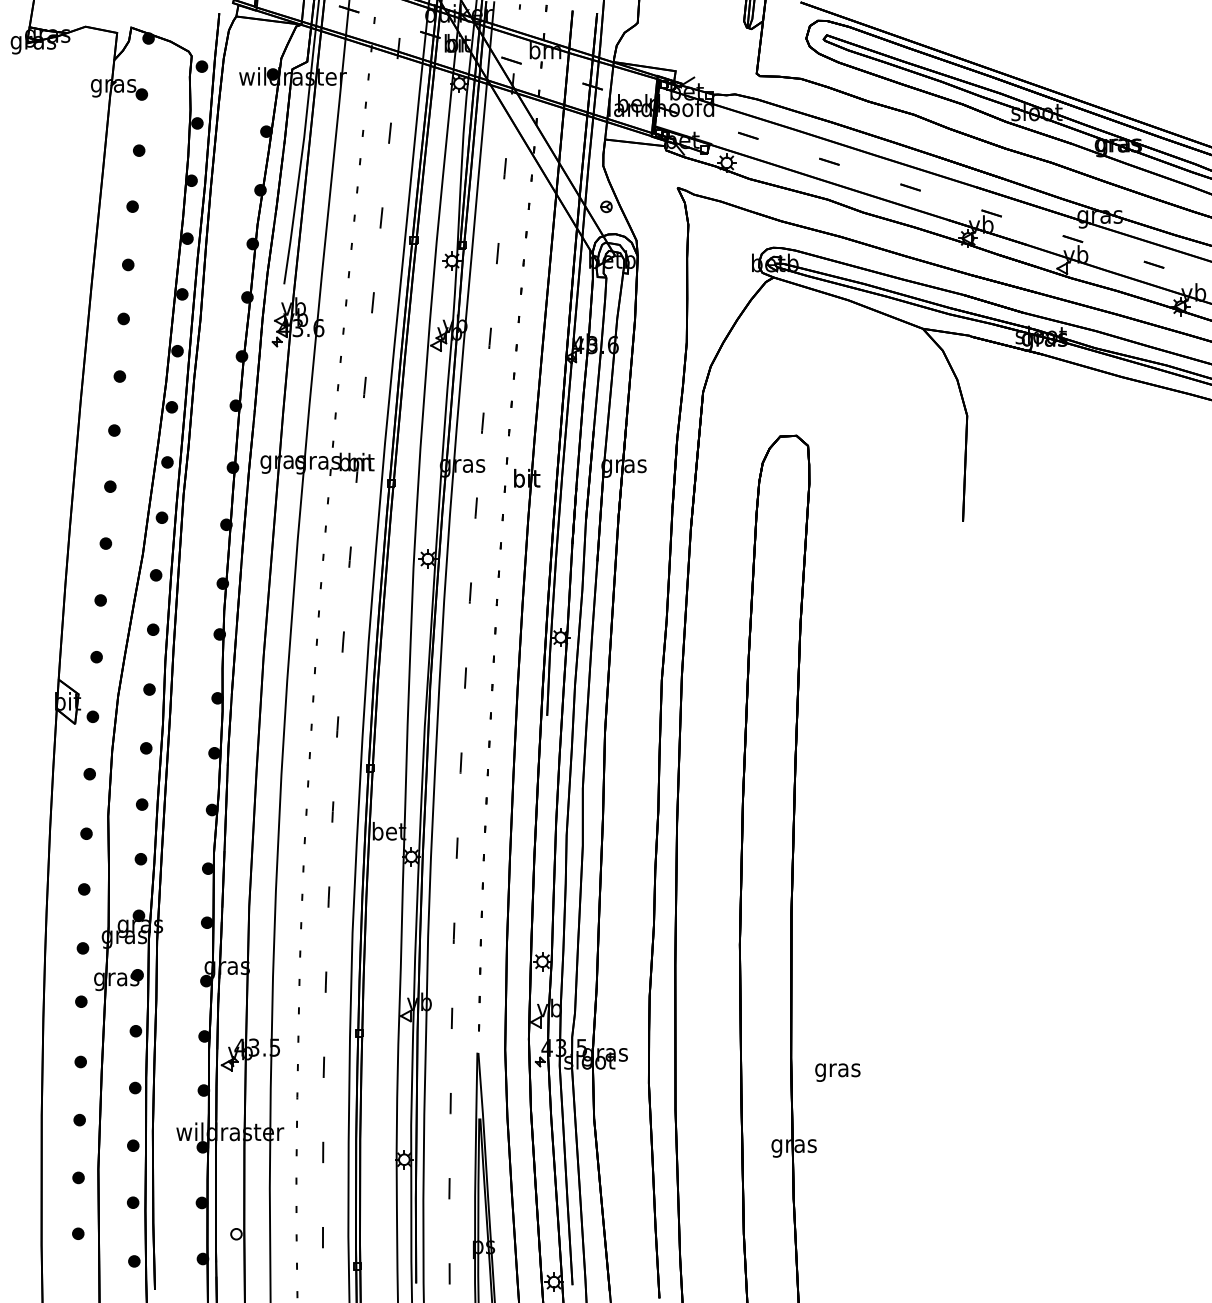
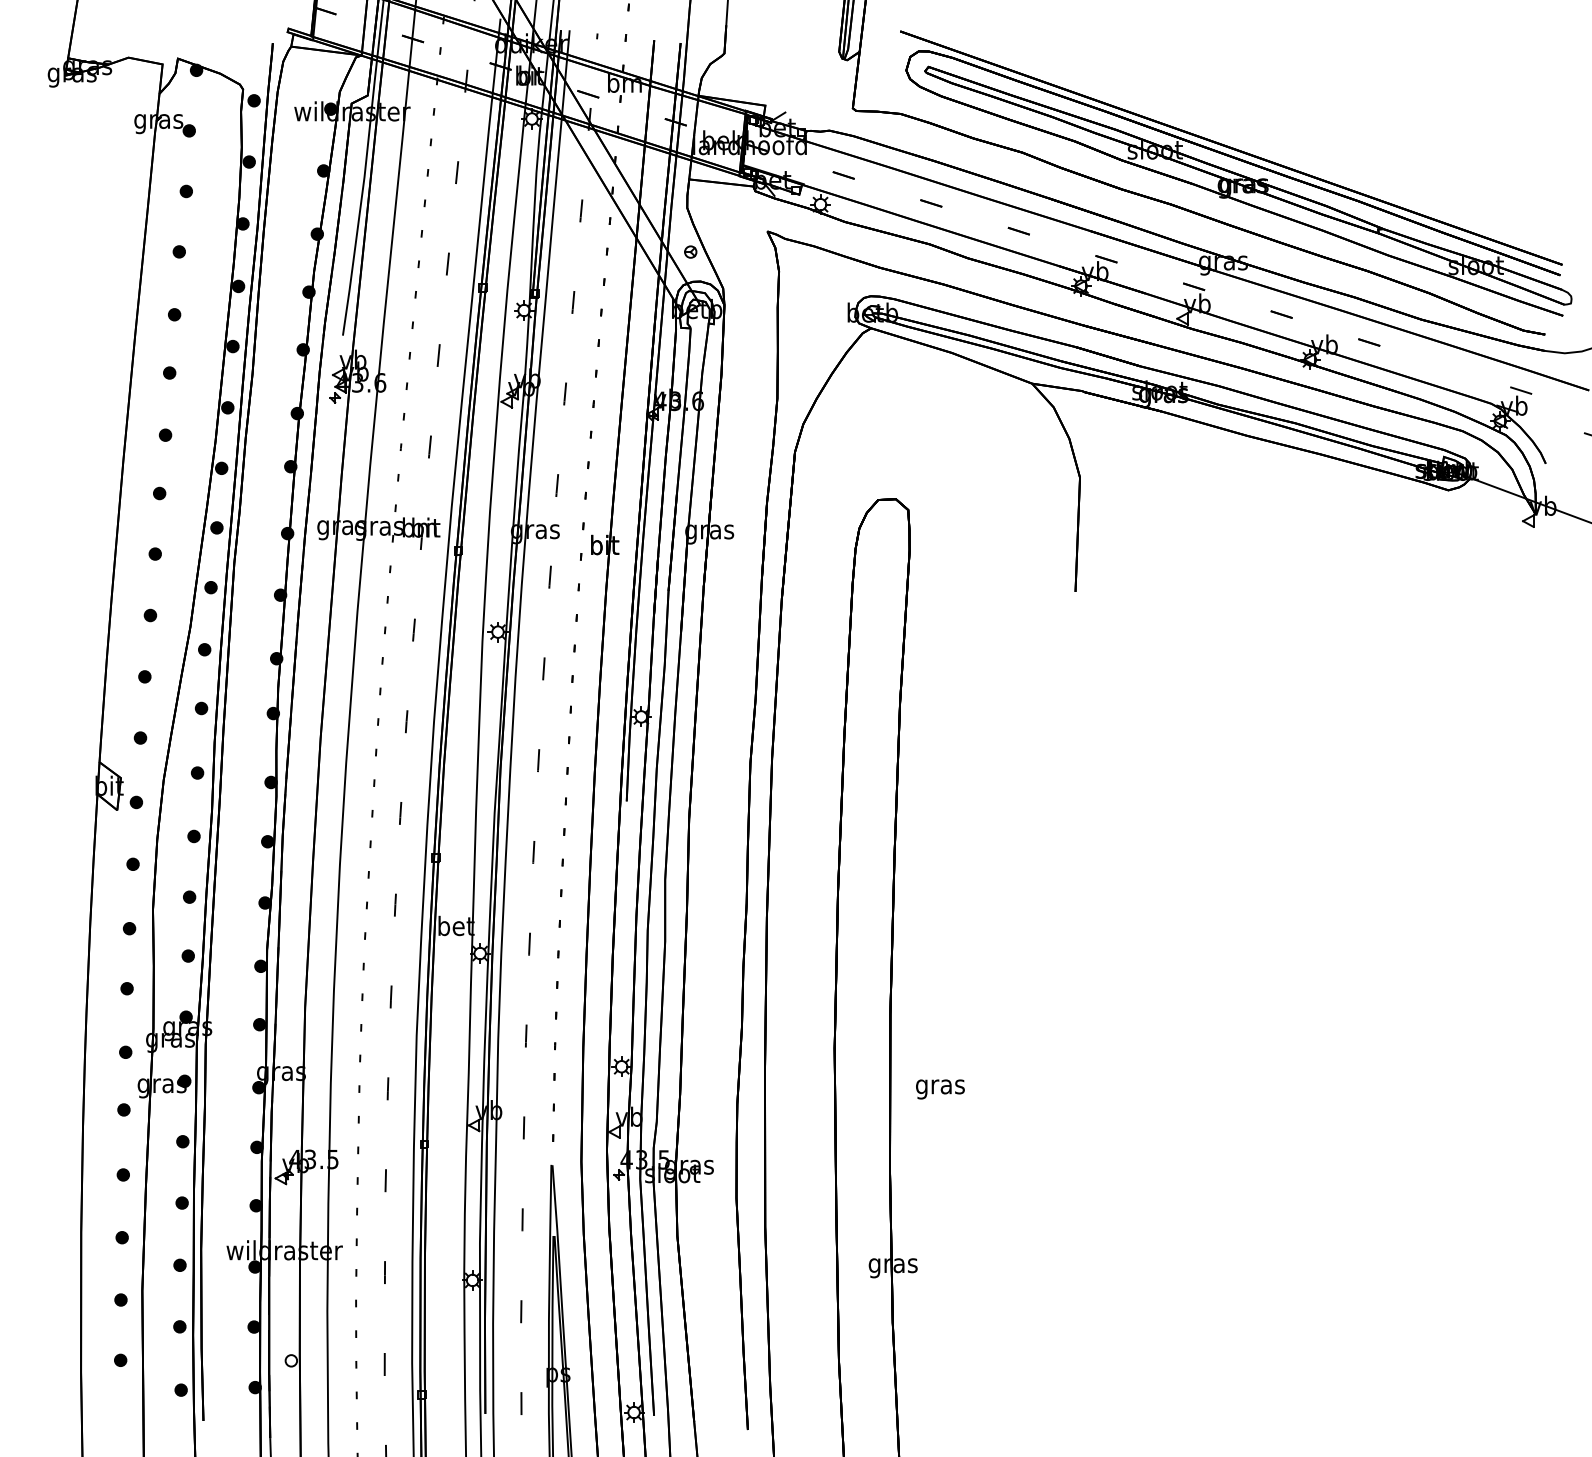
text: (837, 1072) -> (940, 1089), moved

